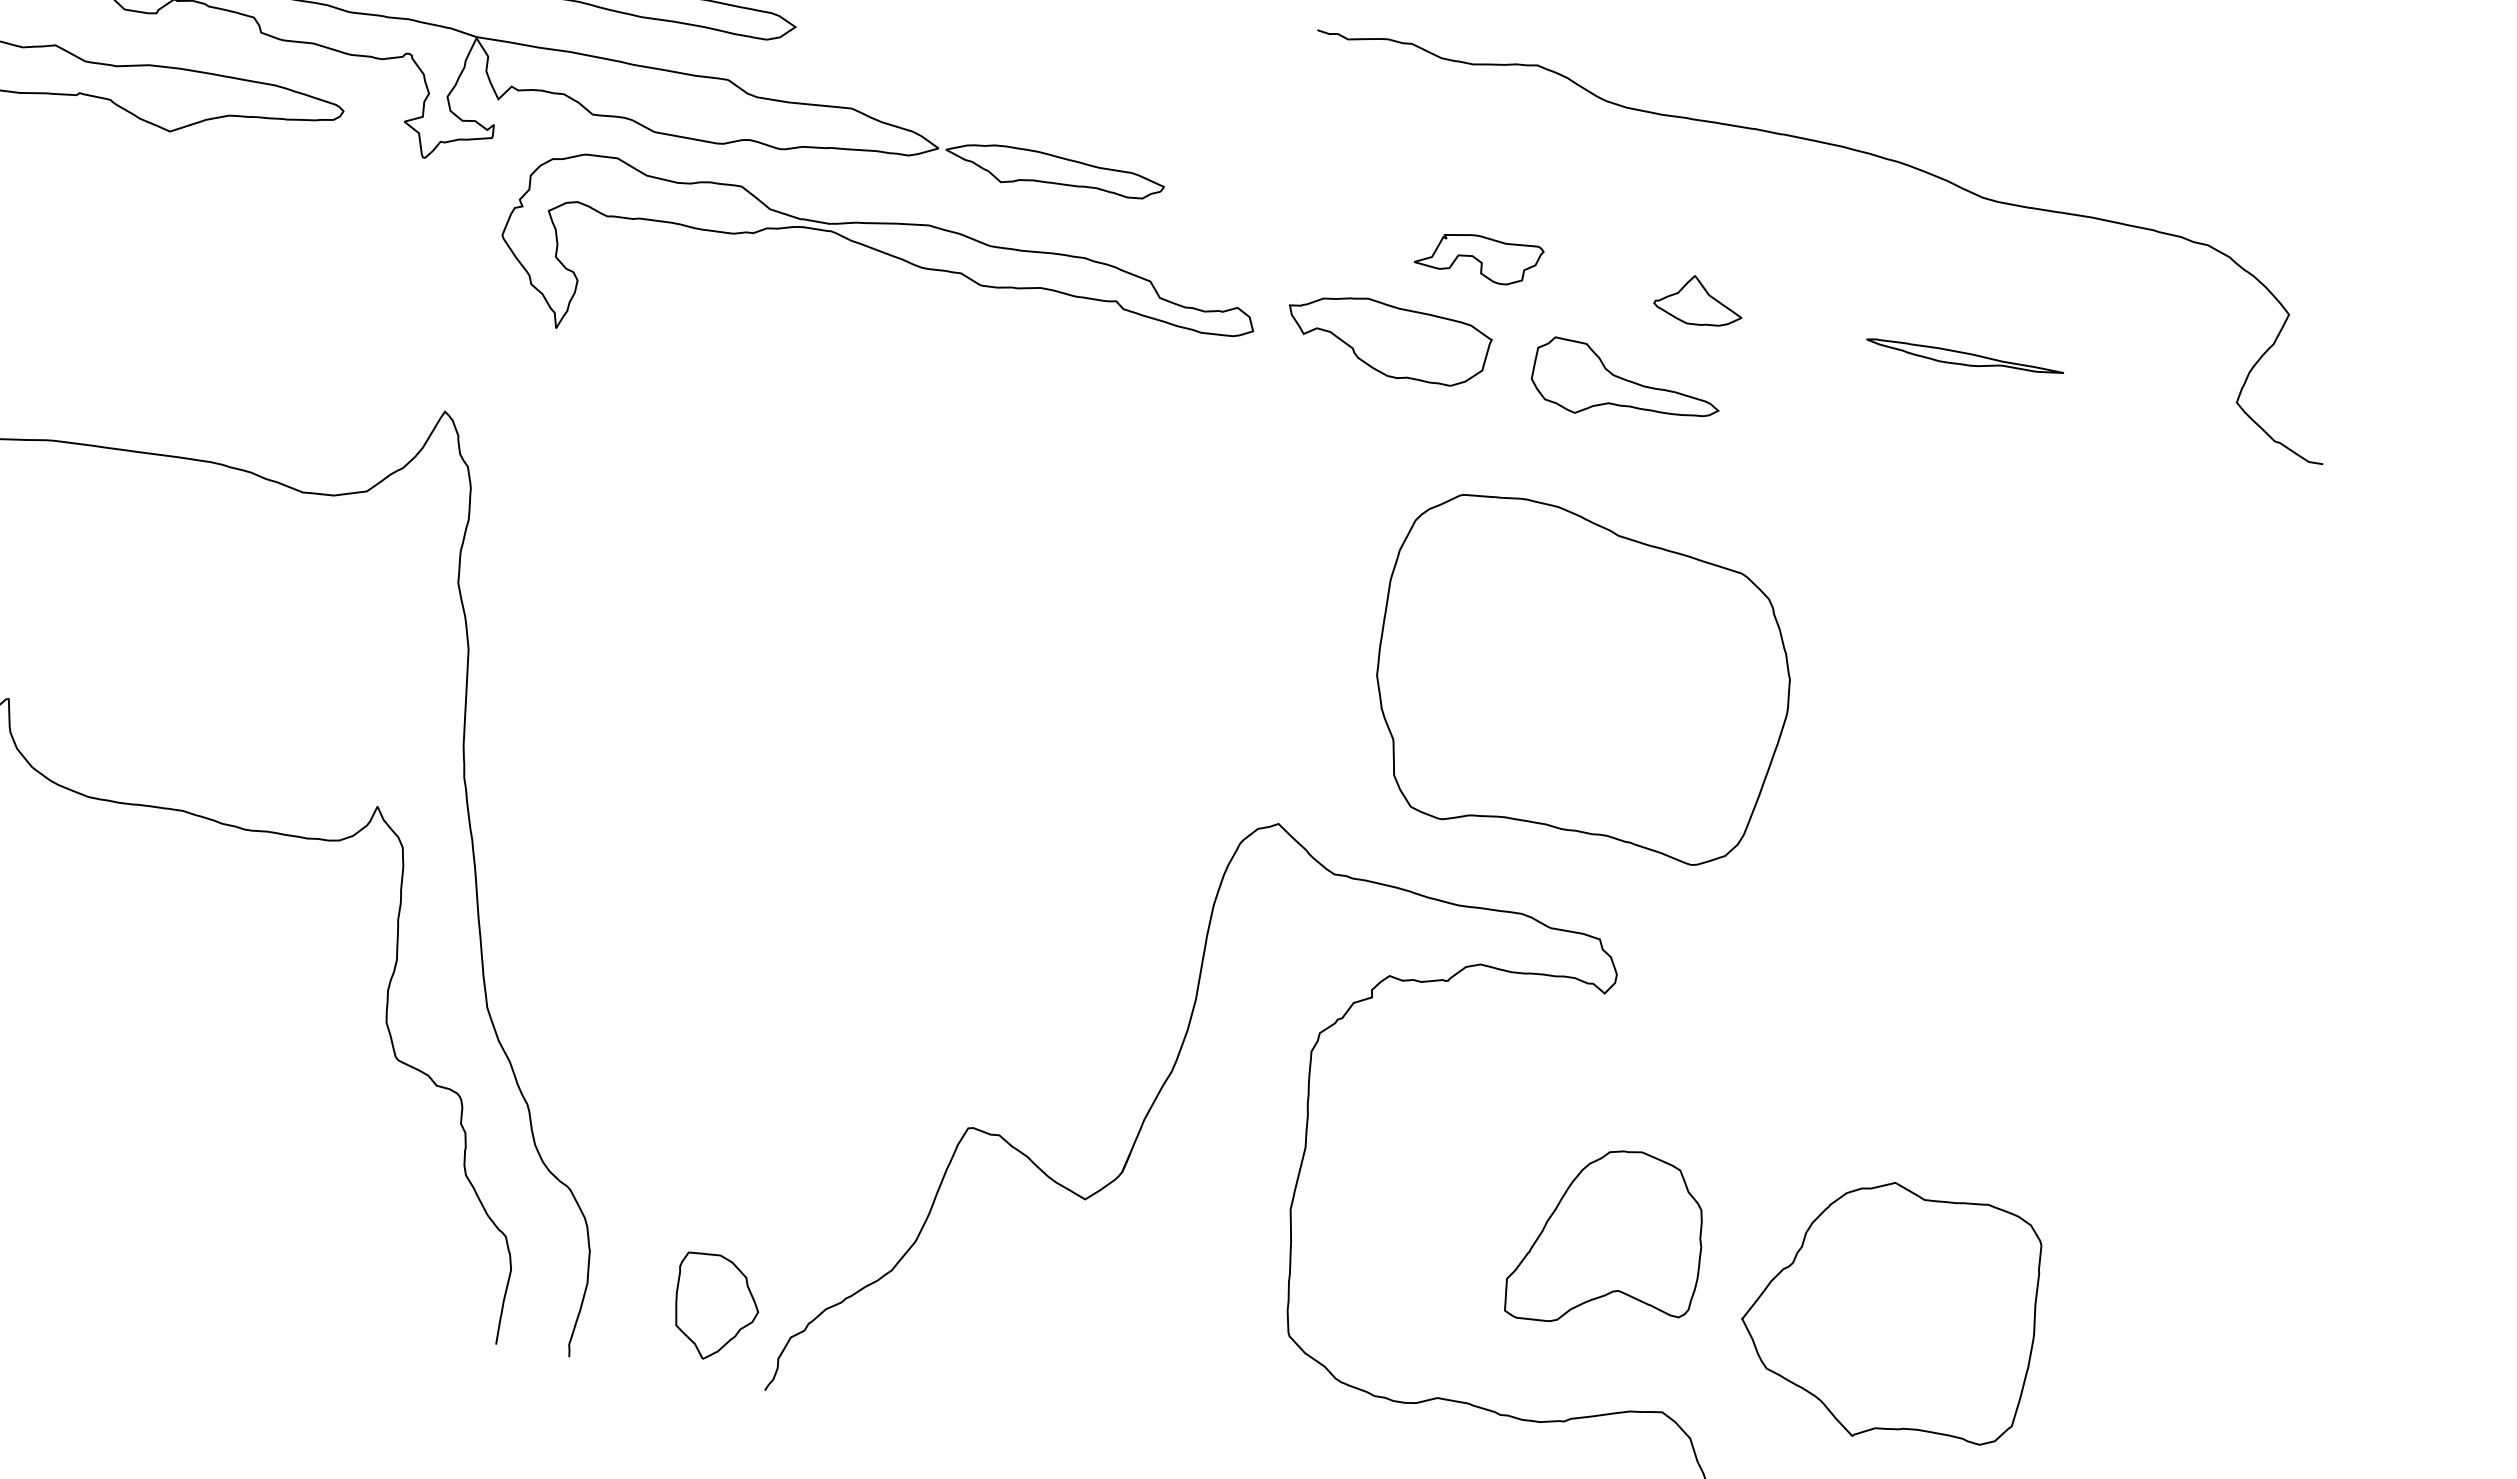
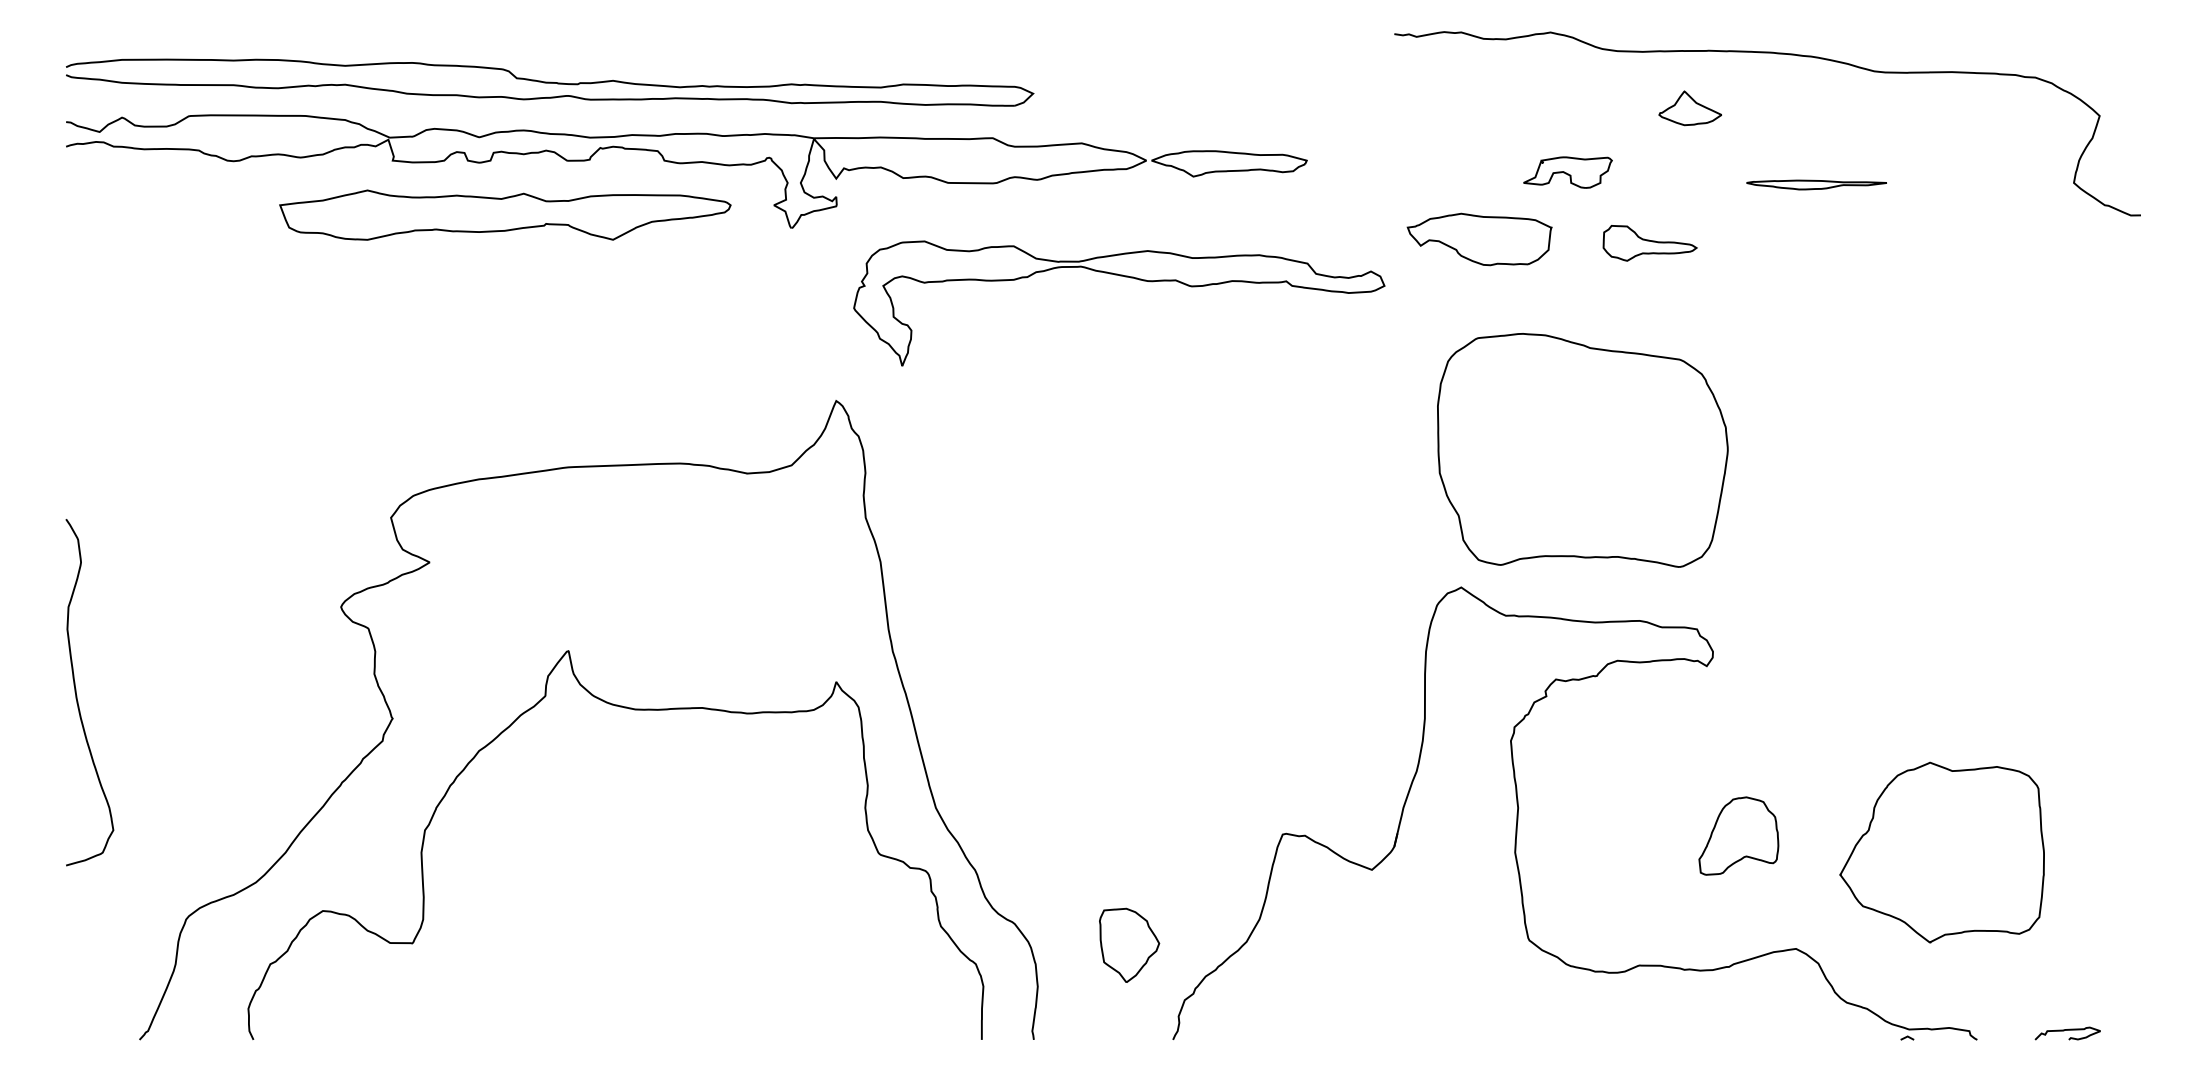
part: (891, 257) -> (1125, 277), moved
part: (1478, 257) -> (1567, 172), moved
part: (1698, 301) -> (1689, 108), moved
part: (1964, 358) -> (1816, 184), moved
part: (1625, 385) -> (1649, 243), size x0.7
part: (1583, 677) -> (1582, 450), moved
part: (1608, 1239) -> (1738, 835), size x0.6
part: (716, 1306) -> (1129, 944), moved

